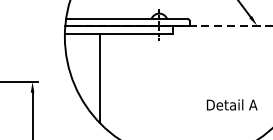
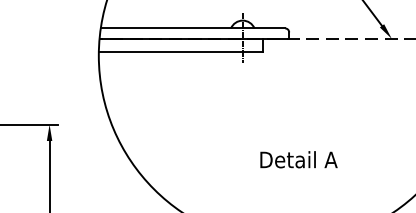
line: (100, 78) -> (153, 119), removed
text: (231, 104) -> (297, 159), moved

